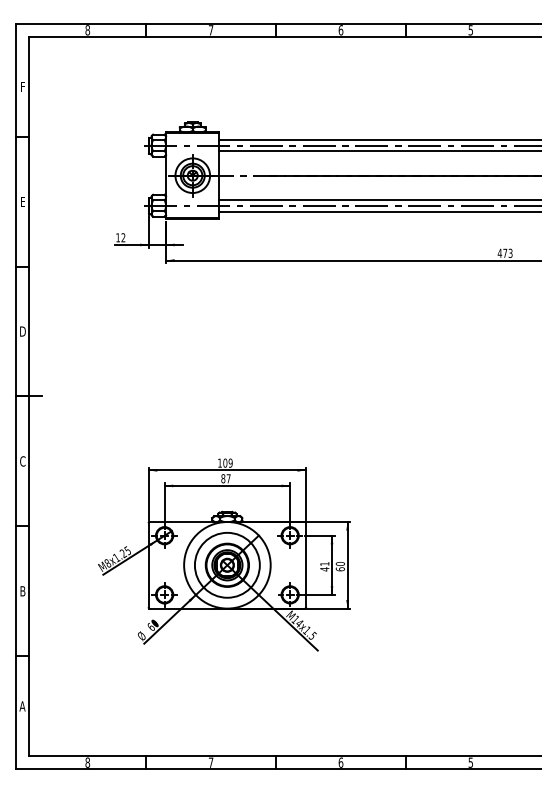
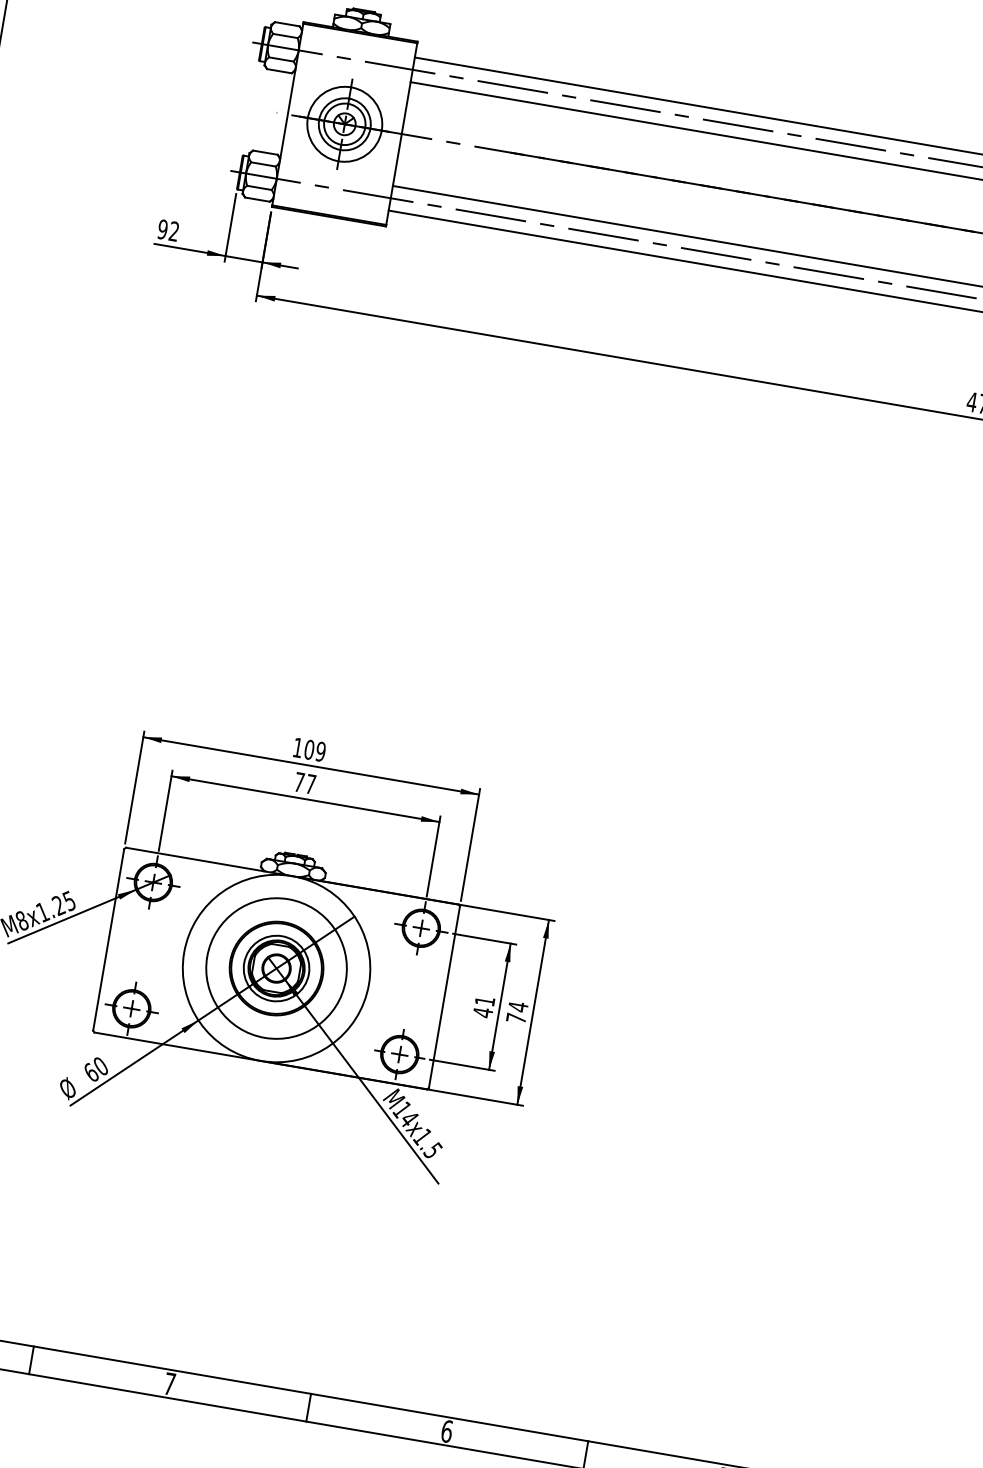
text: (118, 237) -> (163, 229), 12 -> 92
text: (223, 478) -> (299, 781), 87 -> 77
text: (339, 566) -> (515, 1011), 60 -> 74

